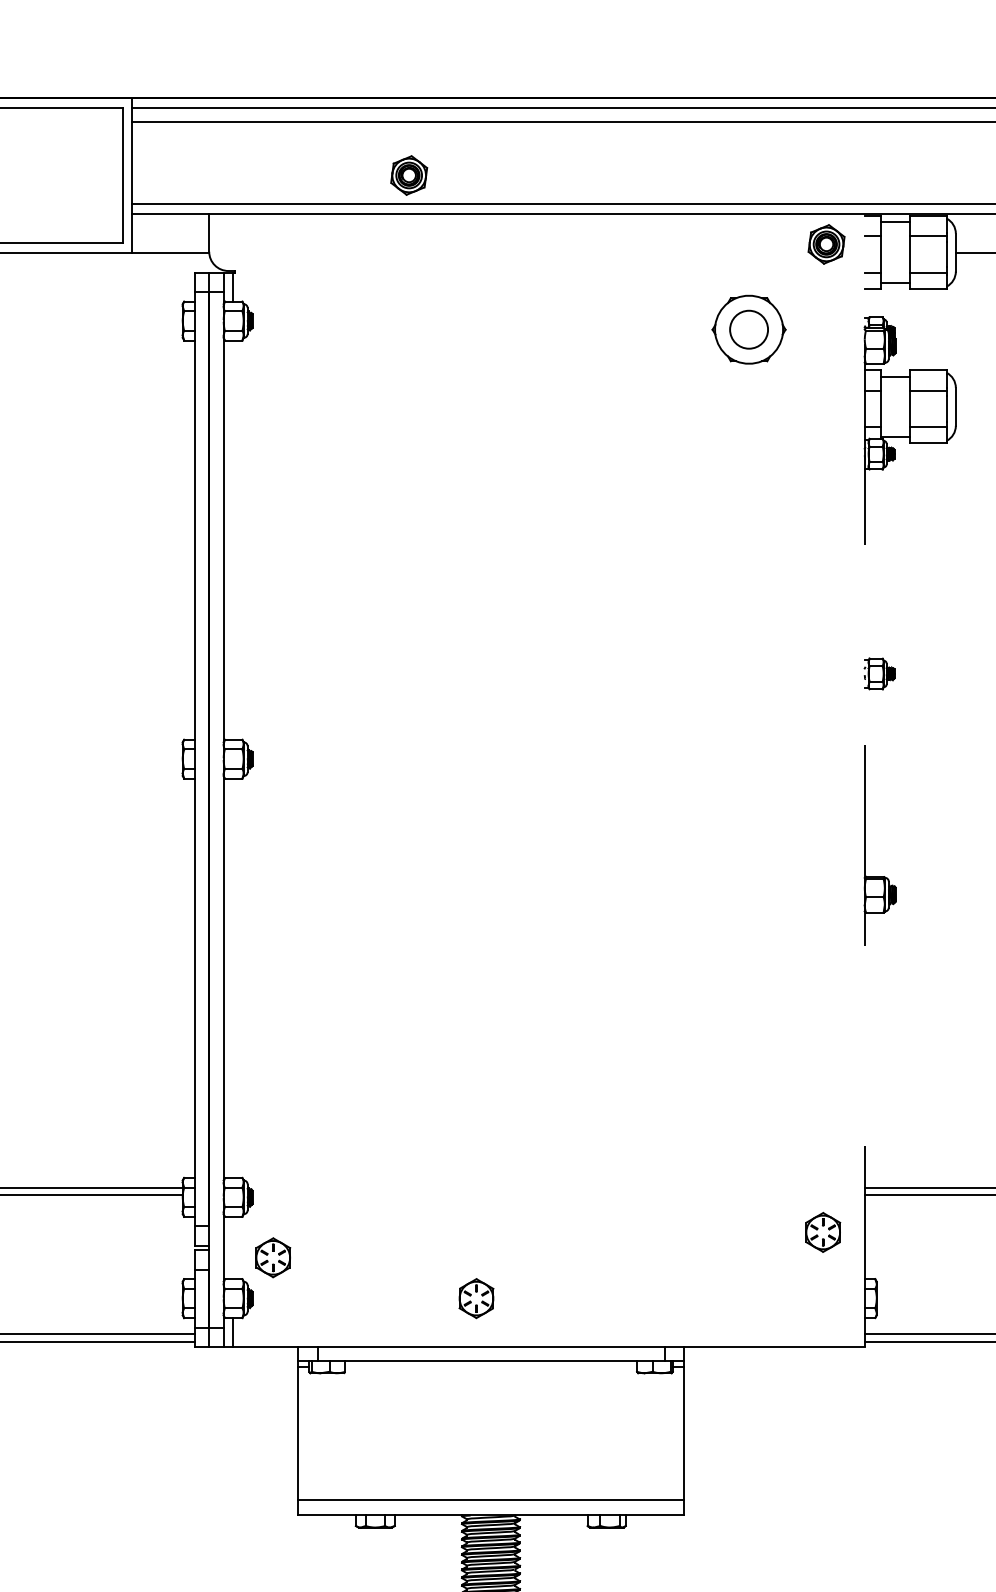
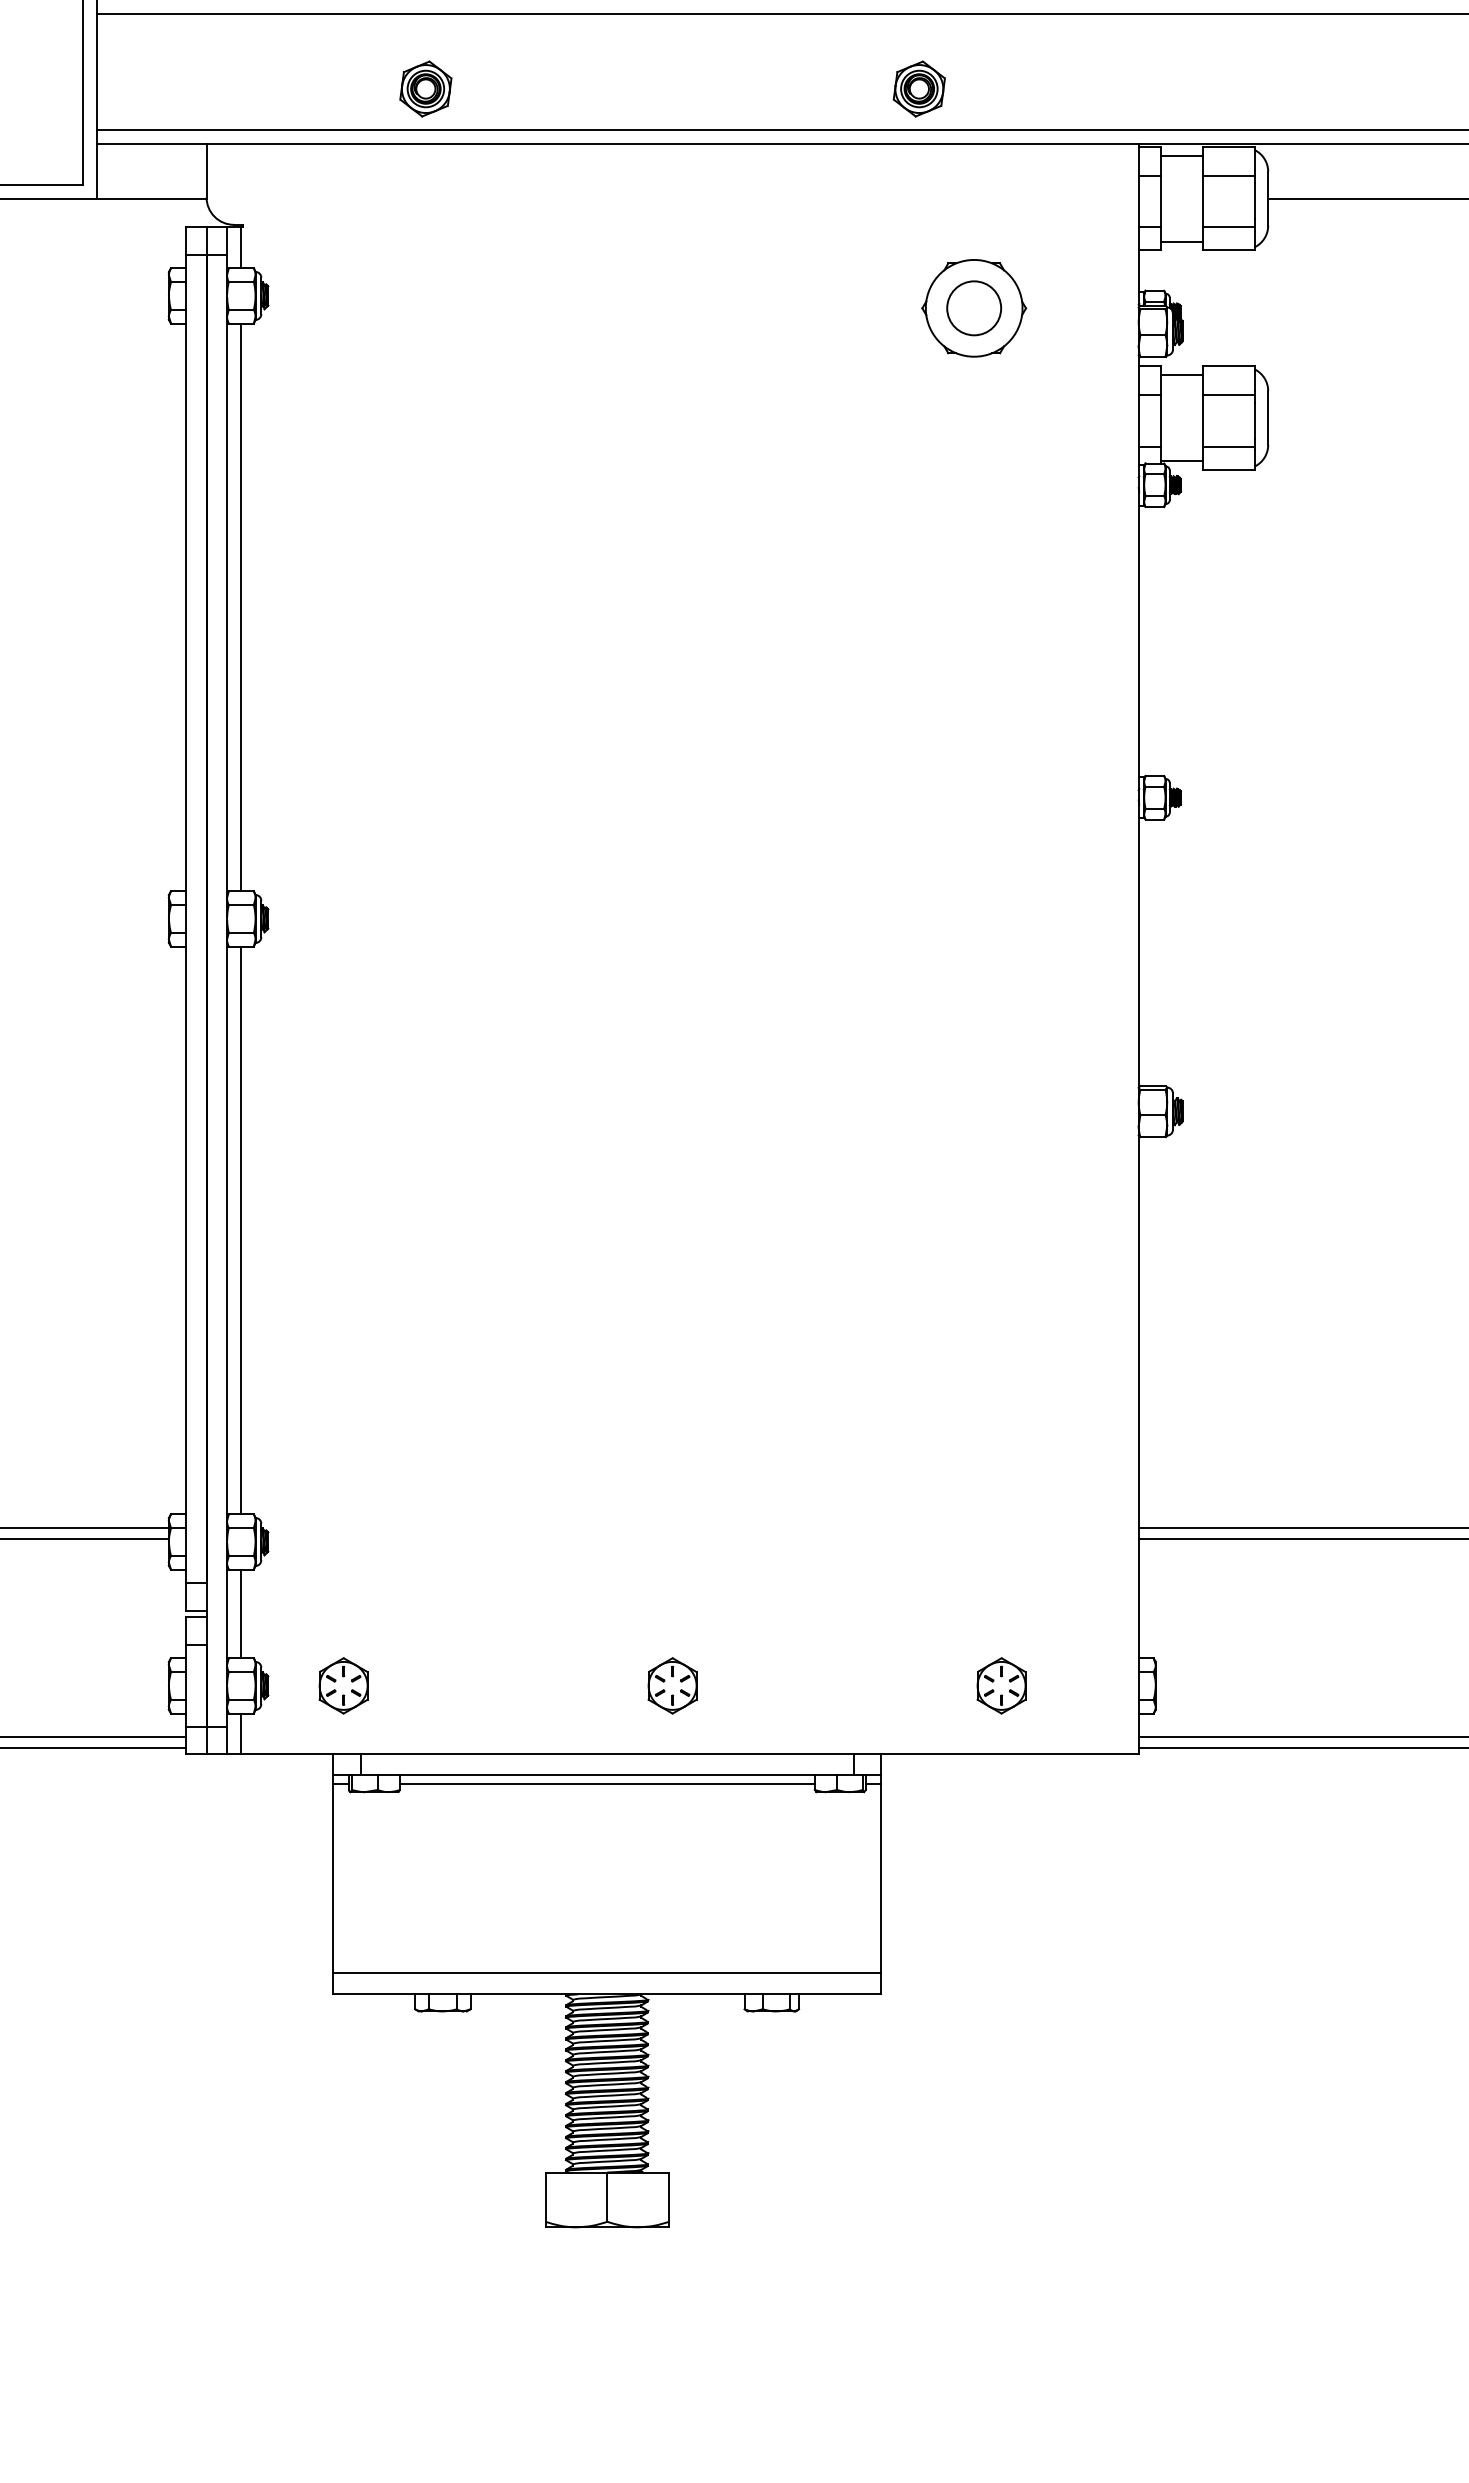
part: (408, 175) -> (425, 88), moved
part: (825, 244) -> (918, 88), moved
line: (233, 540) -> (240, 607), added
line: (864, 779) -> (1138, 948), dashed -> solid
line: (233, 978) -> (240, 1230), added
part: (823, 1232) -> (1001, 1685), moved
line: (233, 1247) -> (240, 1613), added
part: (273, 1257) -> (343, 1685), moved
part: (476, 1298) -> (672, 1685), moved
line: (490, 1367) -> (606, 1783), added

